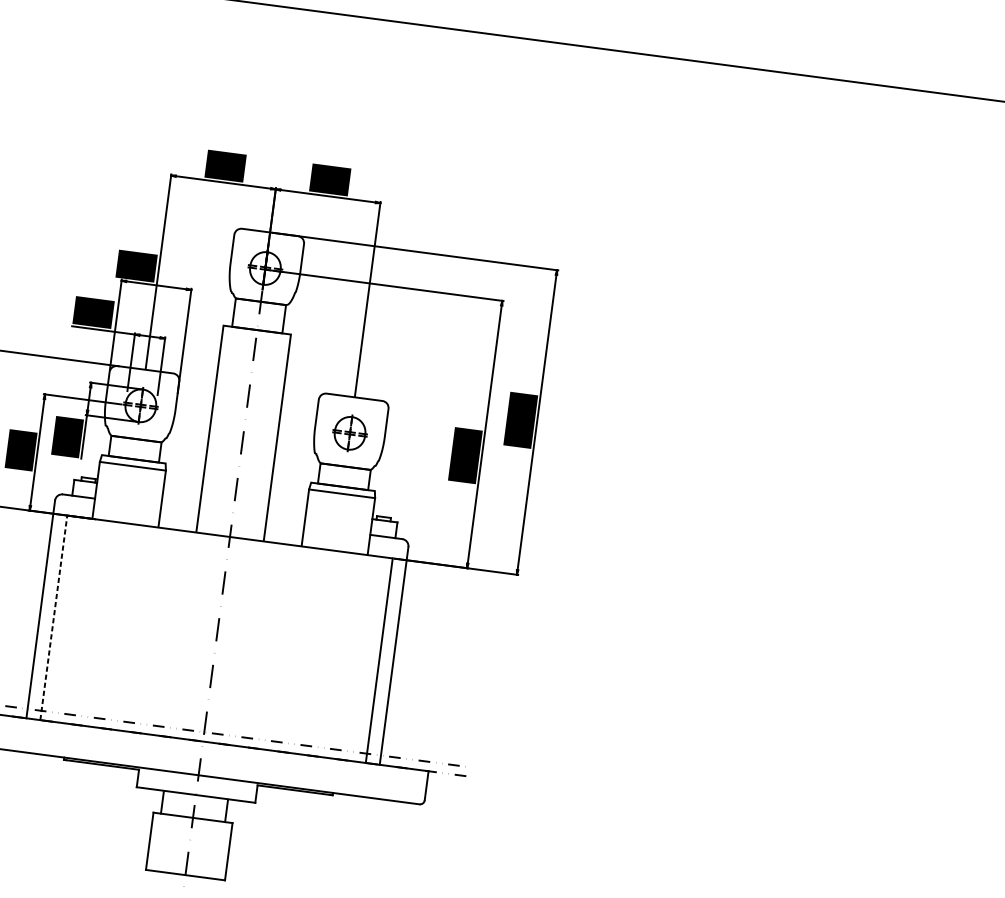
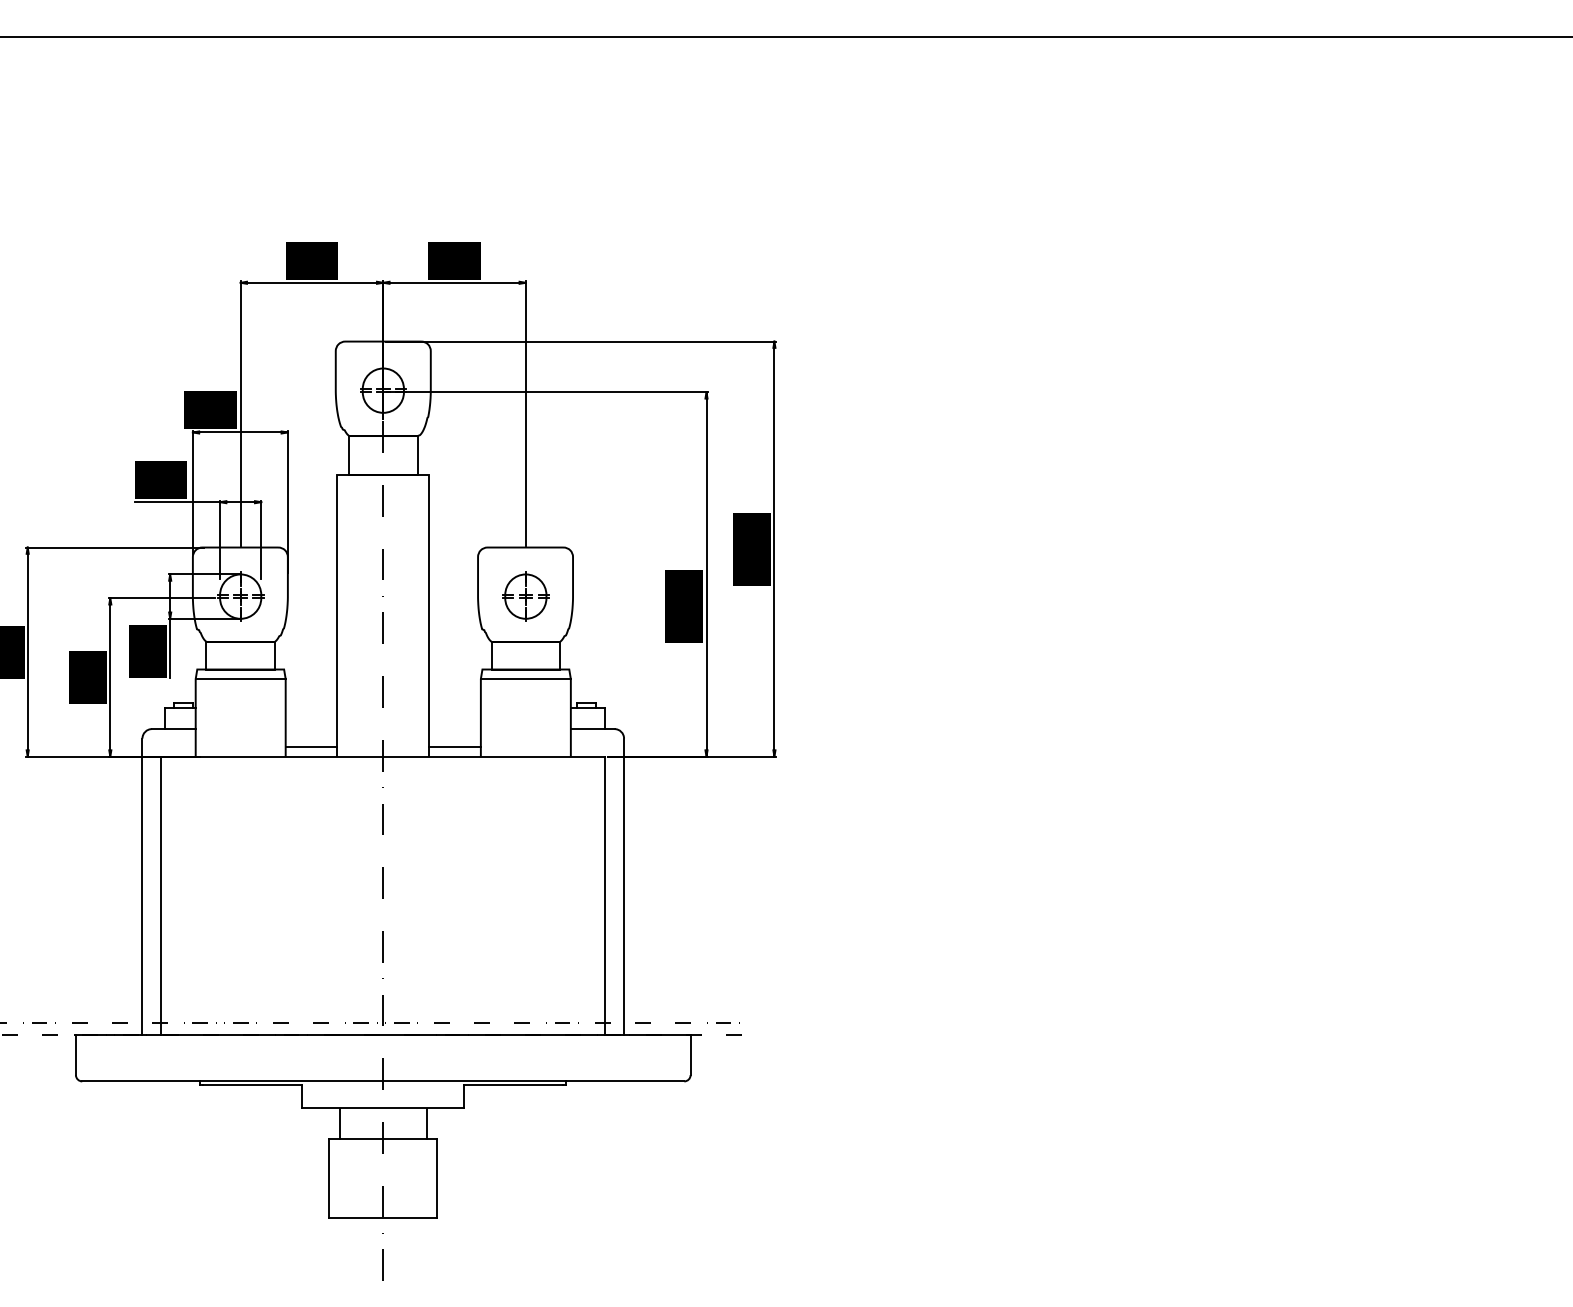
line: (178, 522) -> (311, 746), added
line: (283, 536) -> (454, 746), added
line: (53, 617) -> (161, 895), dashed -> solid

